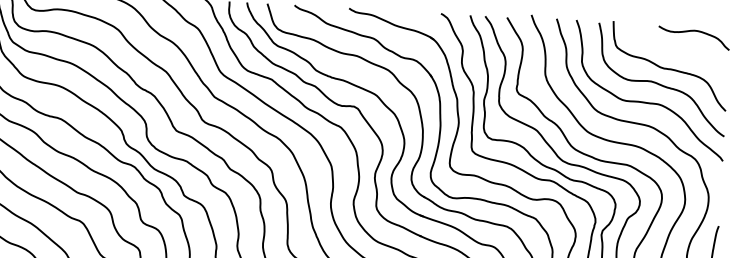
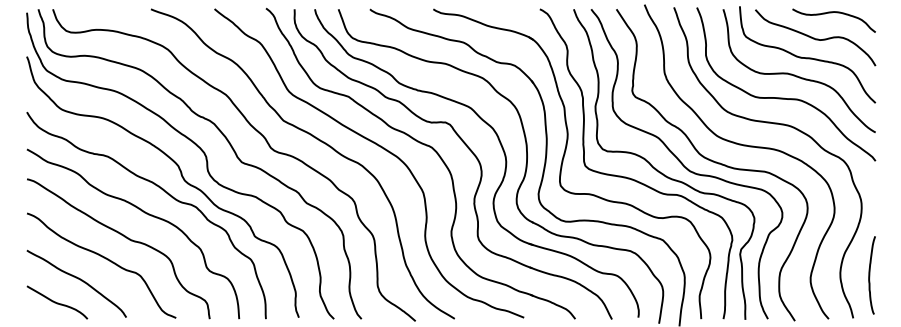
curve: (676, 51) -> (814, 37), added

